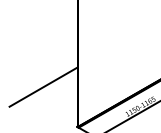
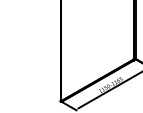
line: (43, 87) -> (33, 69), removed

